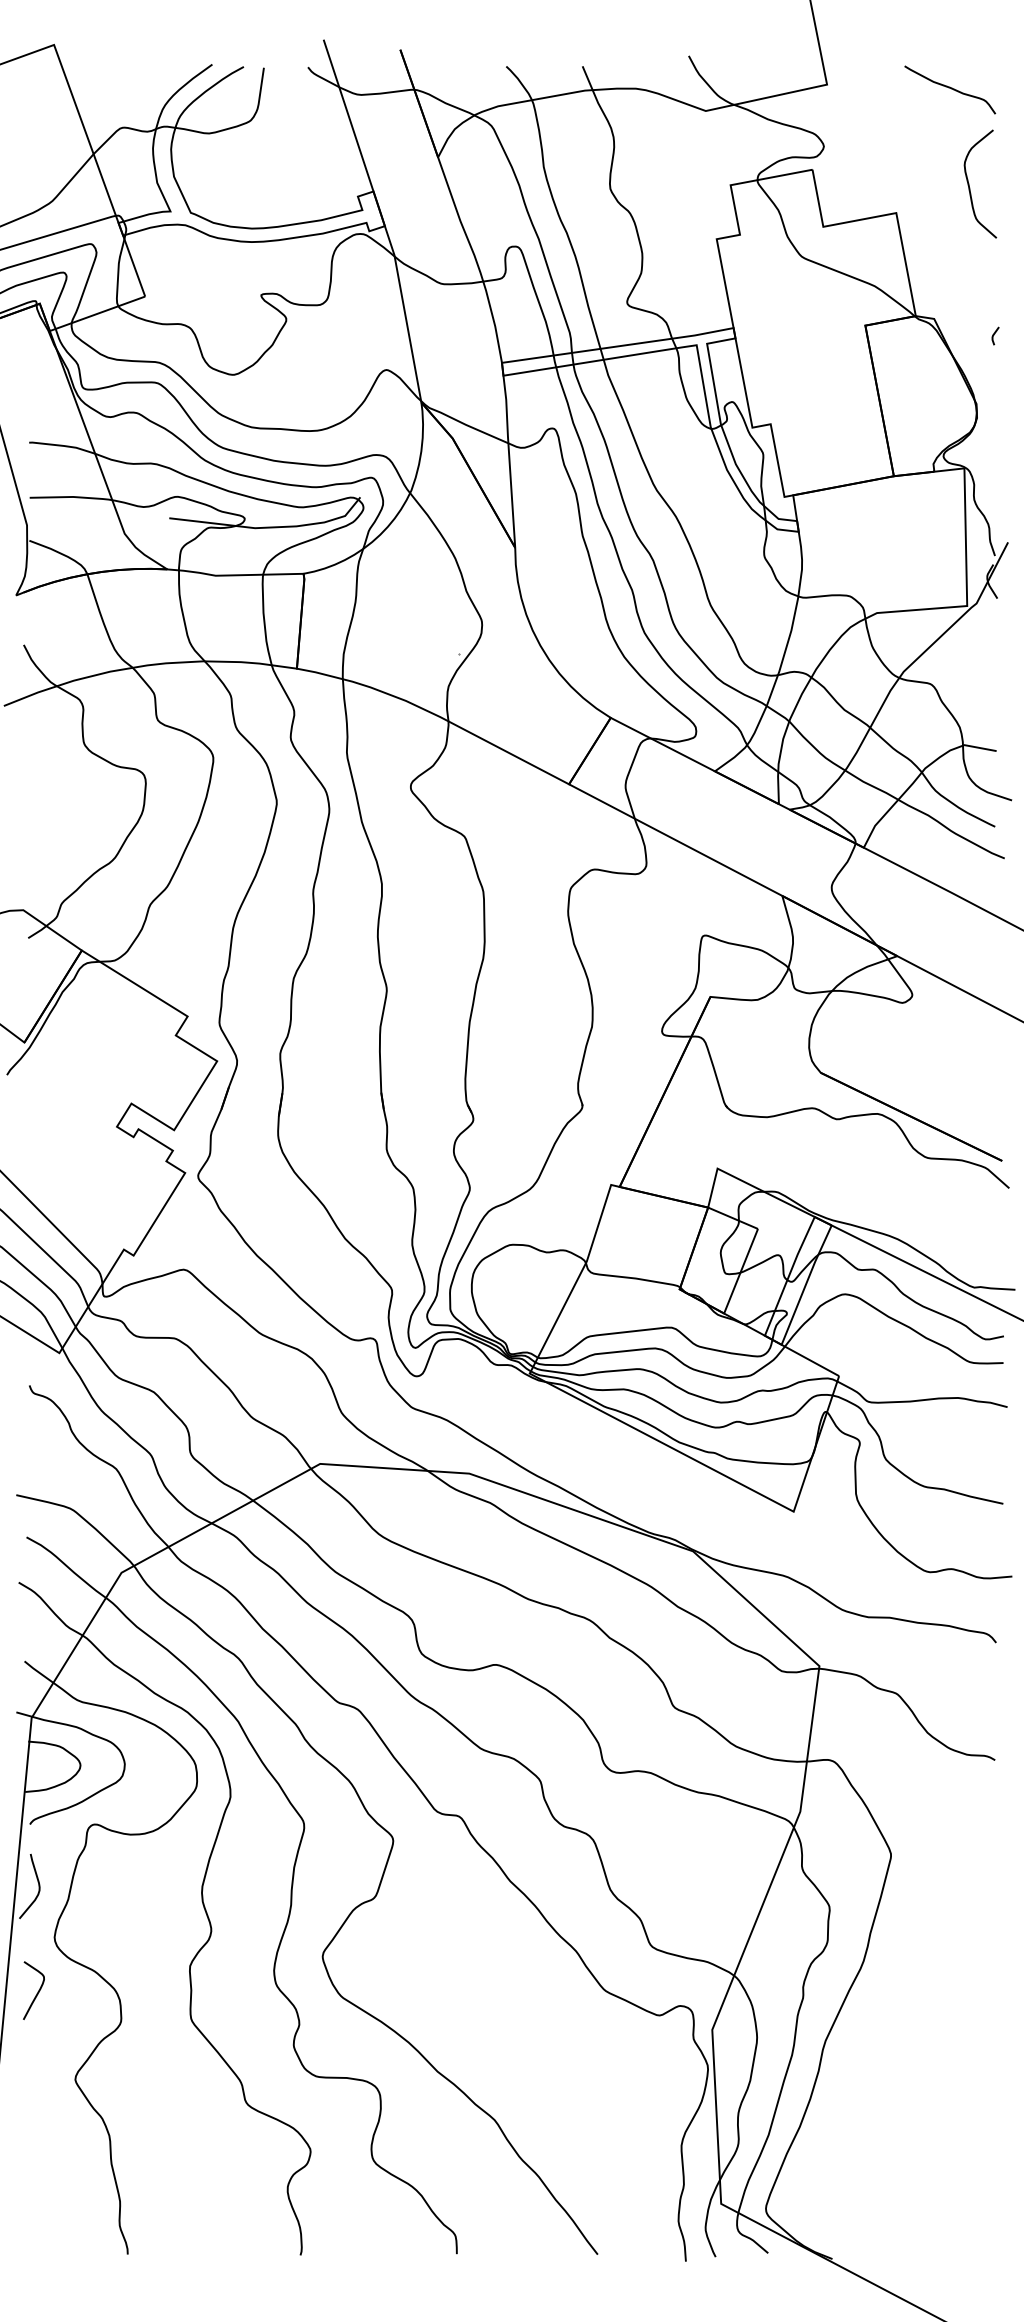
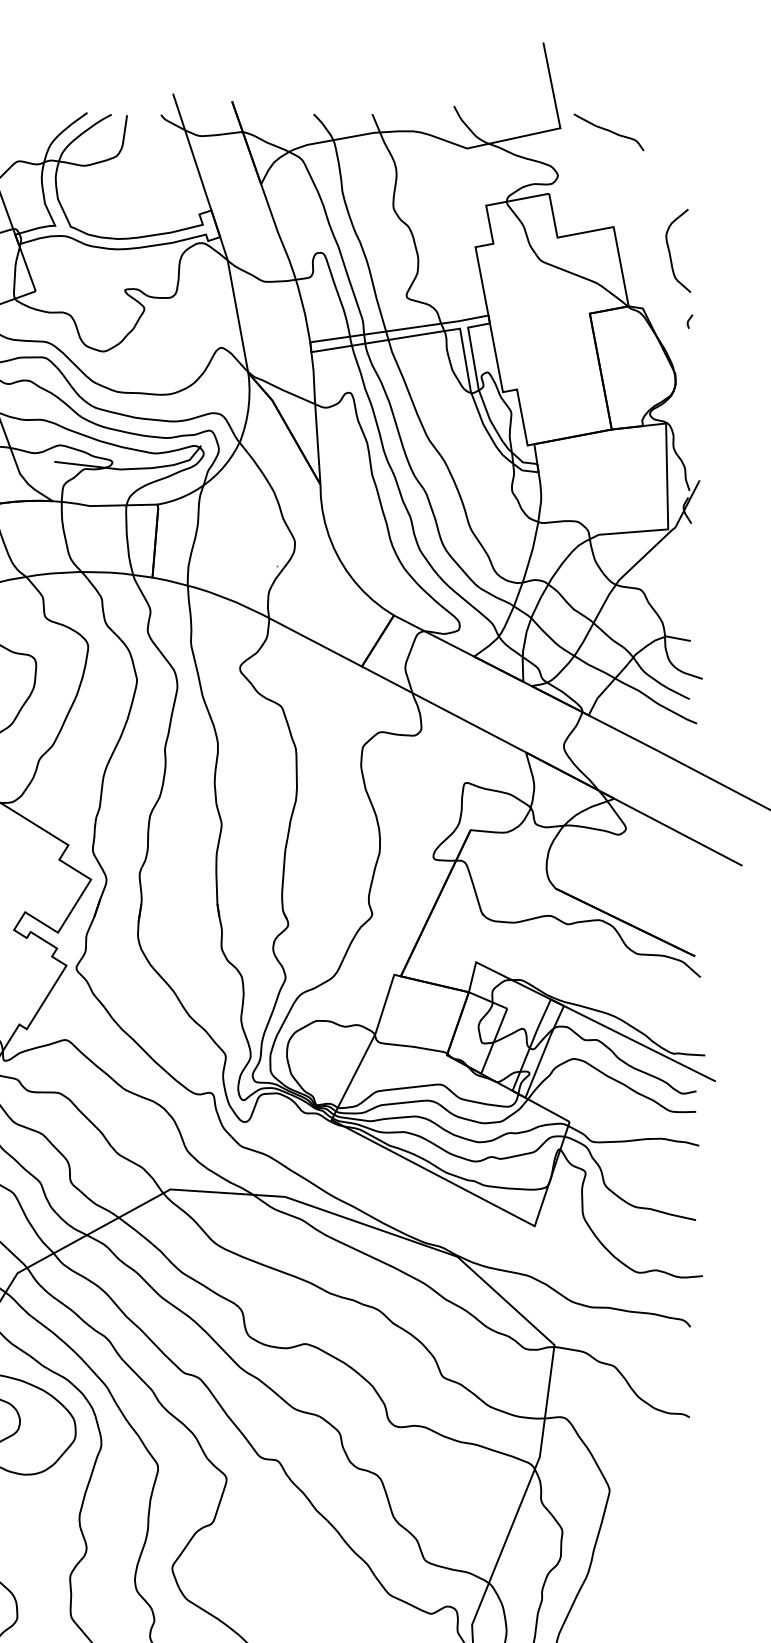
curve: (950, 88) -> (609, 131), moved
curve: (970, 187) -> (670, 253), moved

